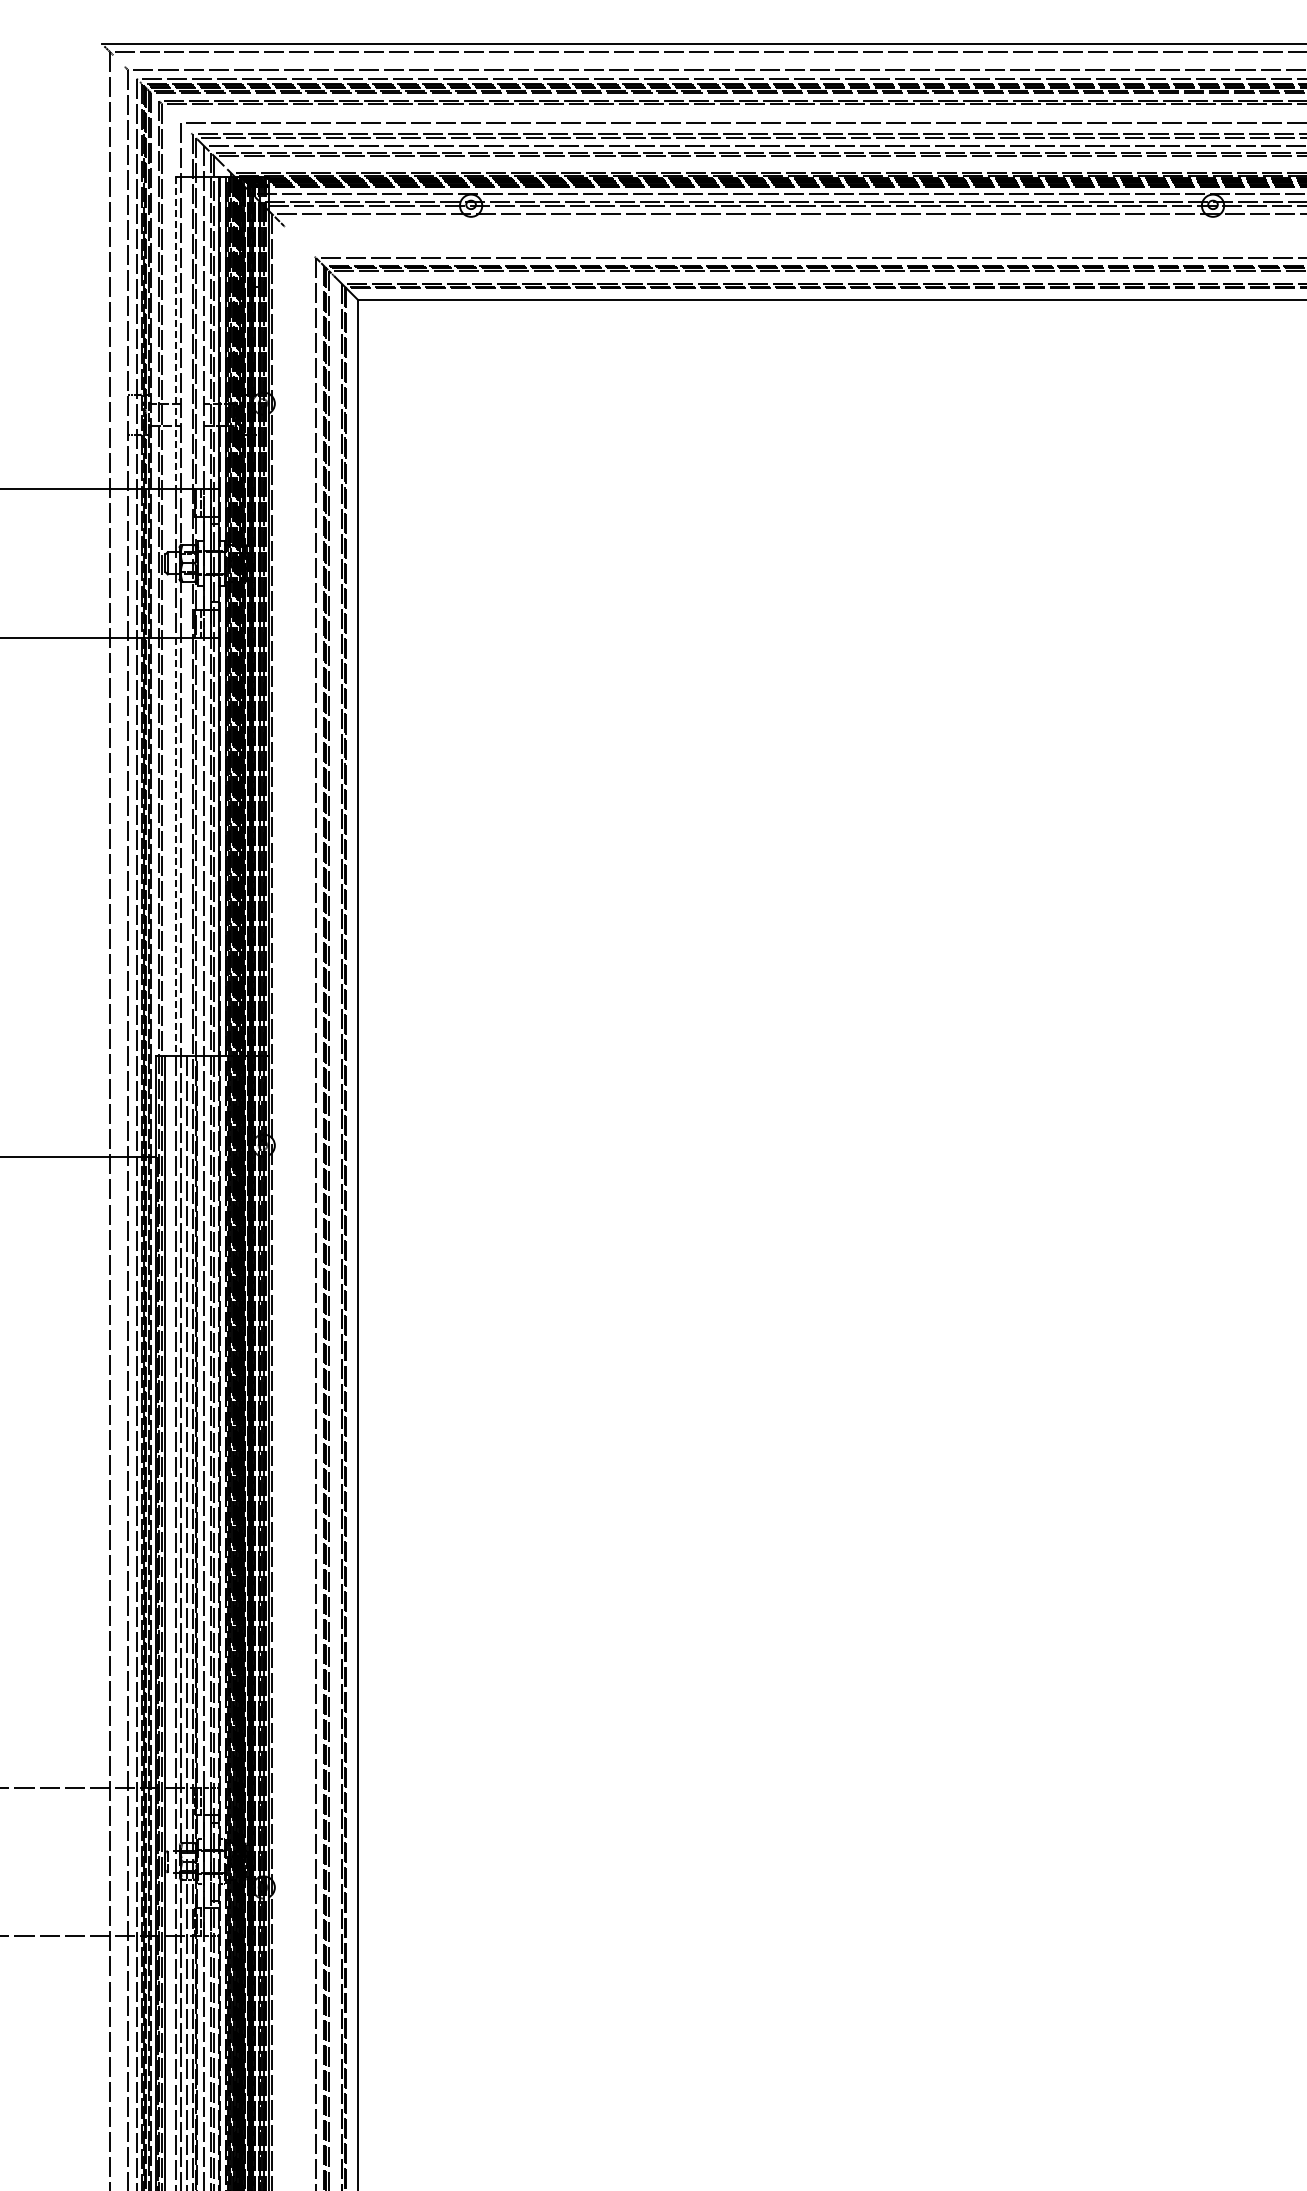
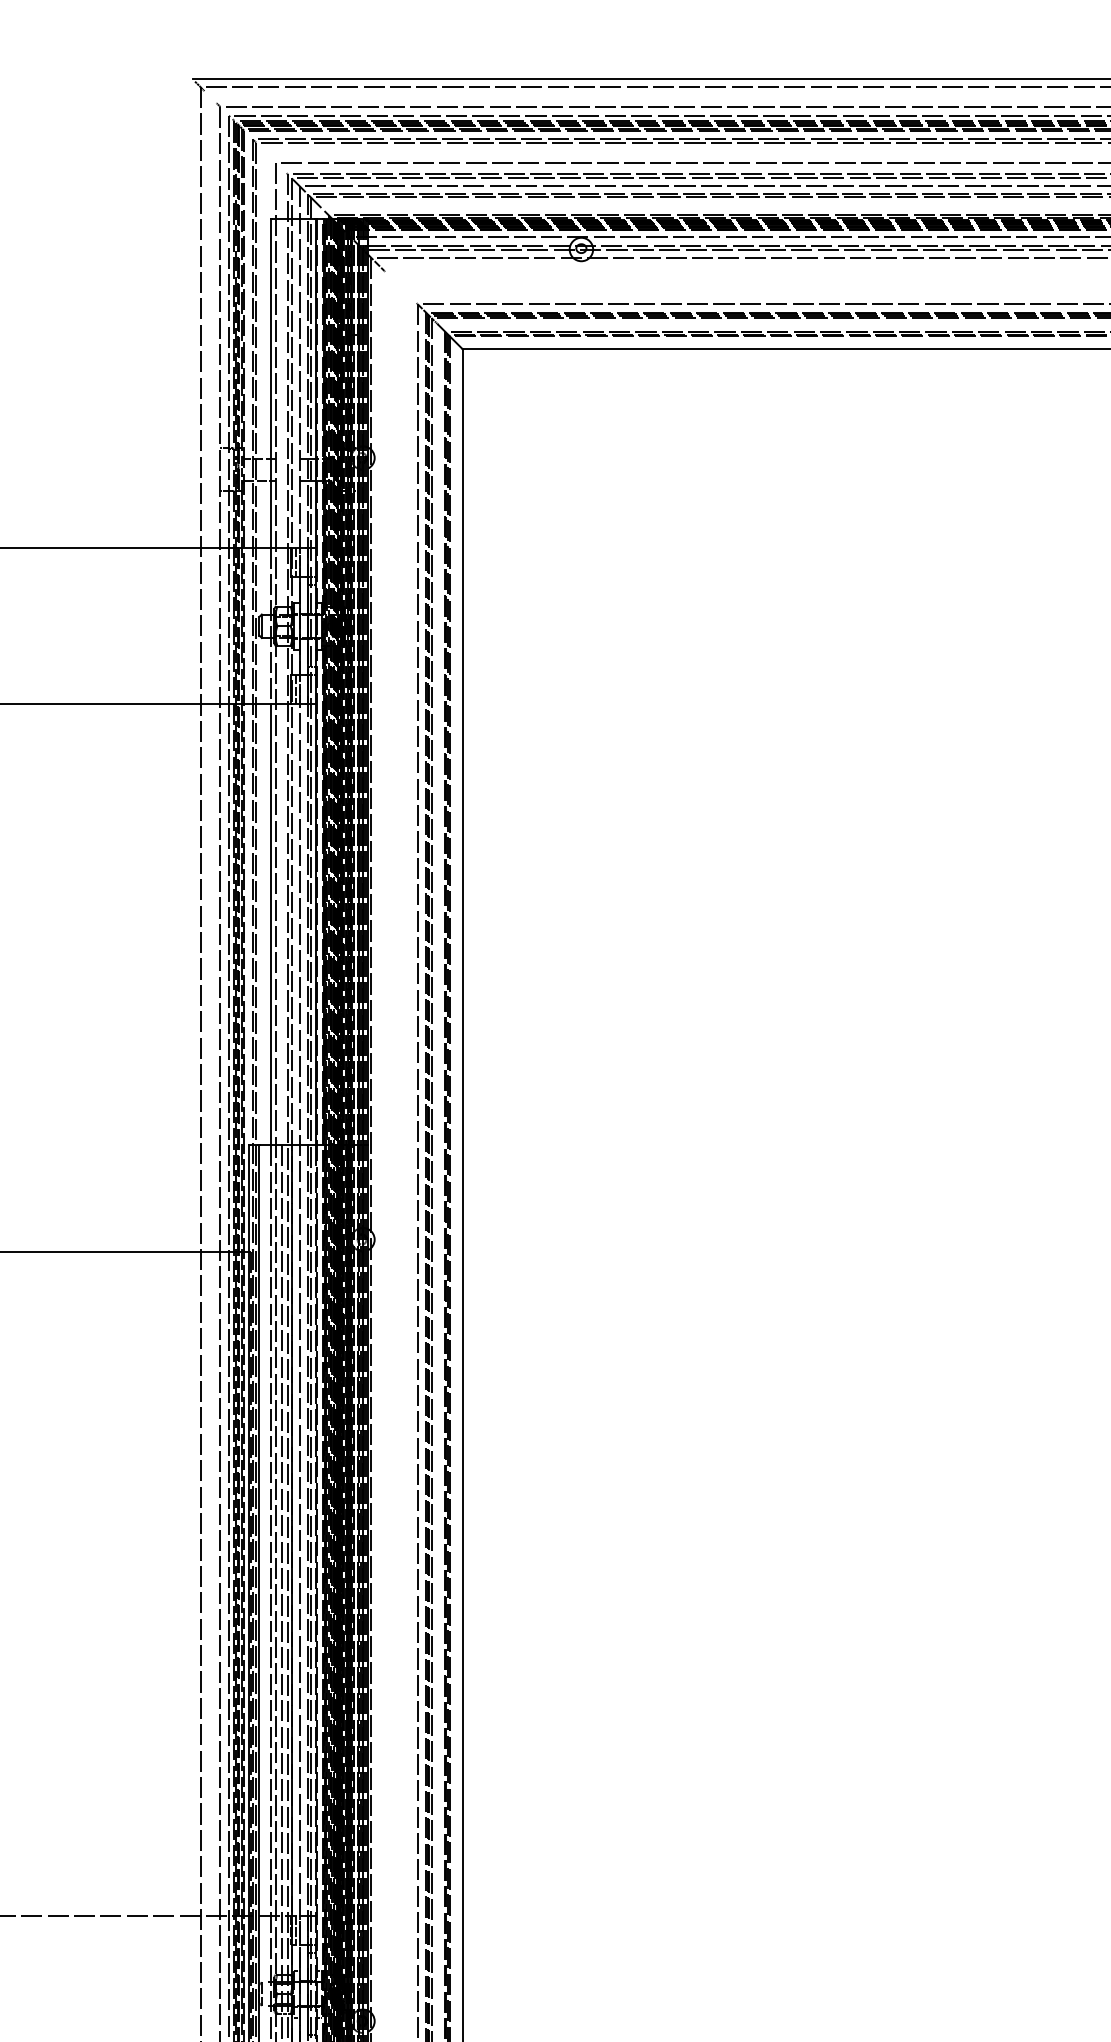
line: (176, 333) -> (271, 384), dashed -> solid
line: (176, 847) -> (271, 925), dashed -> solid

